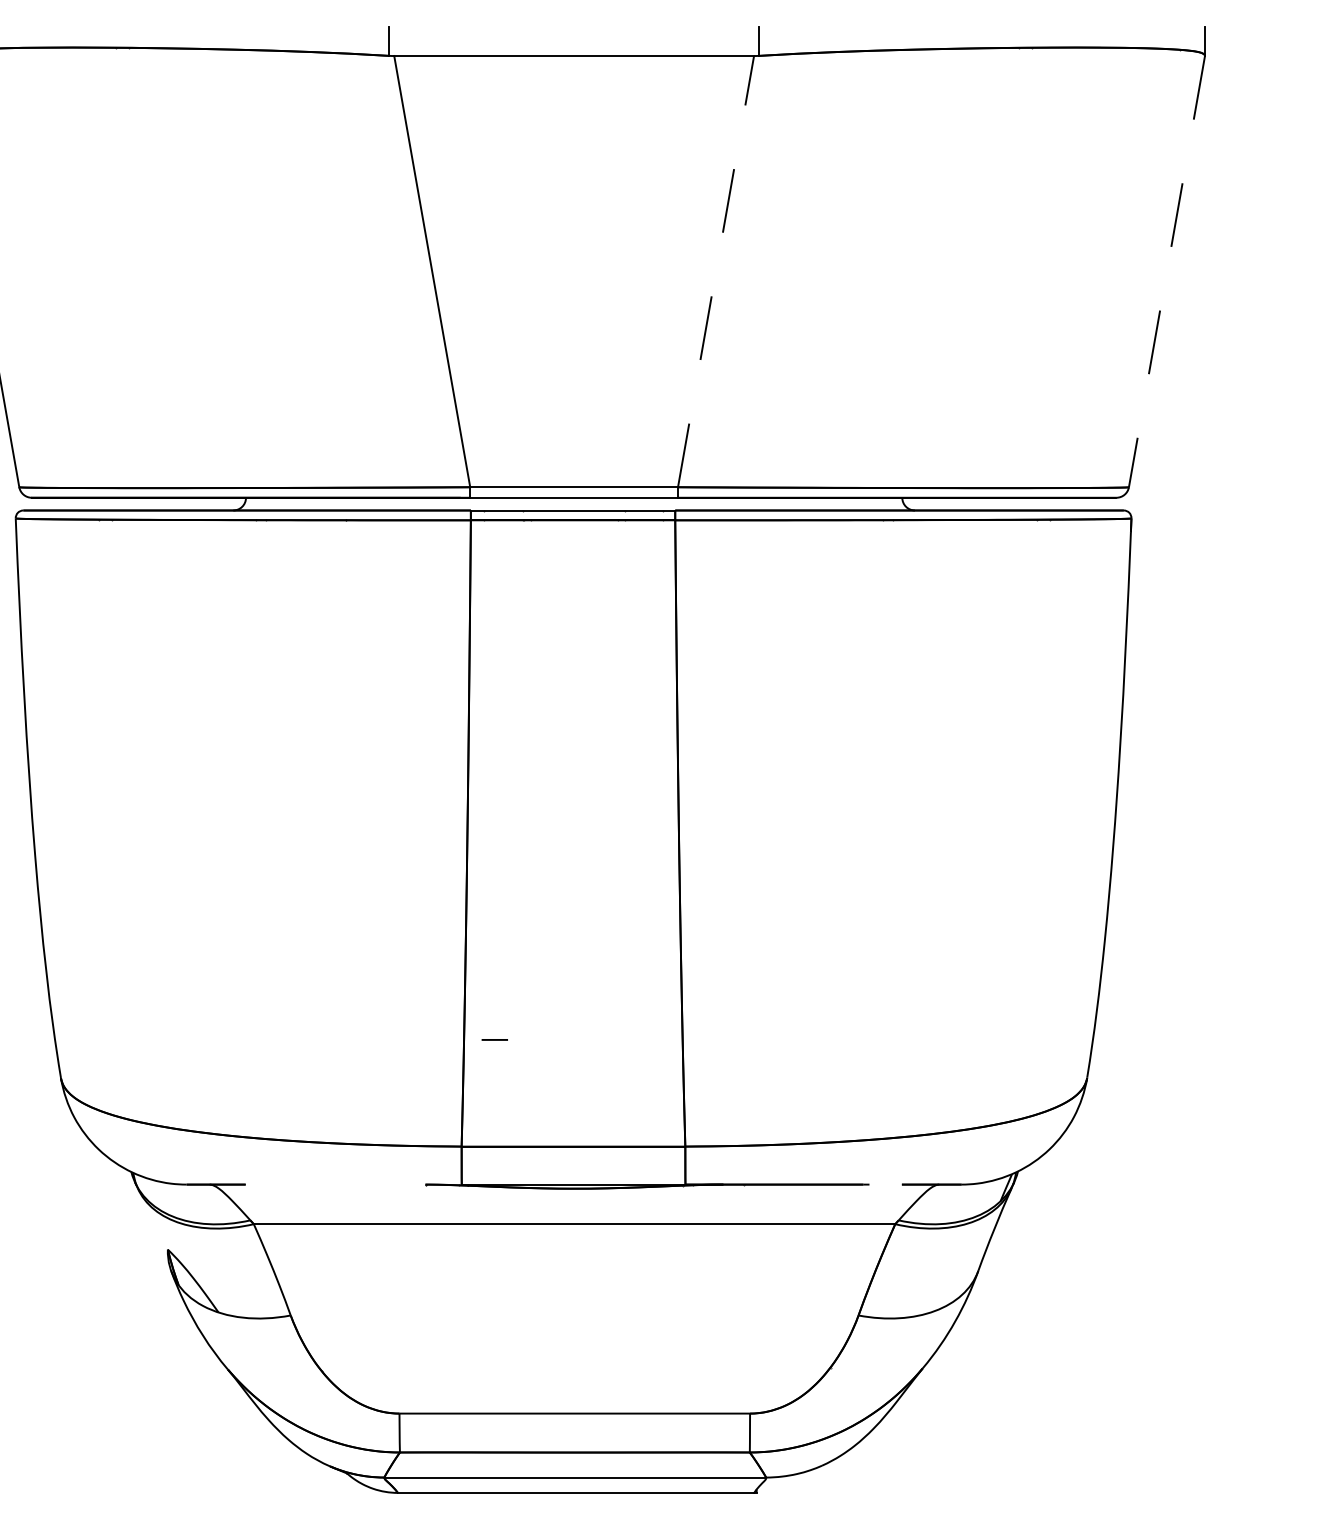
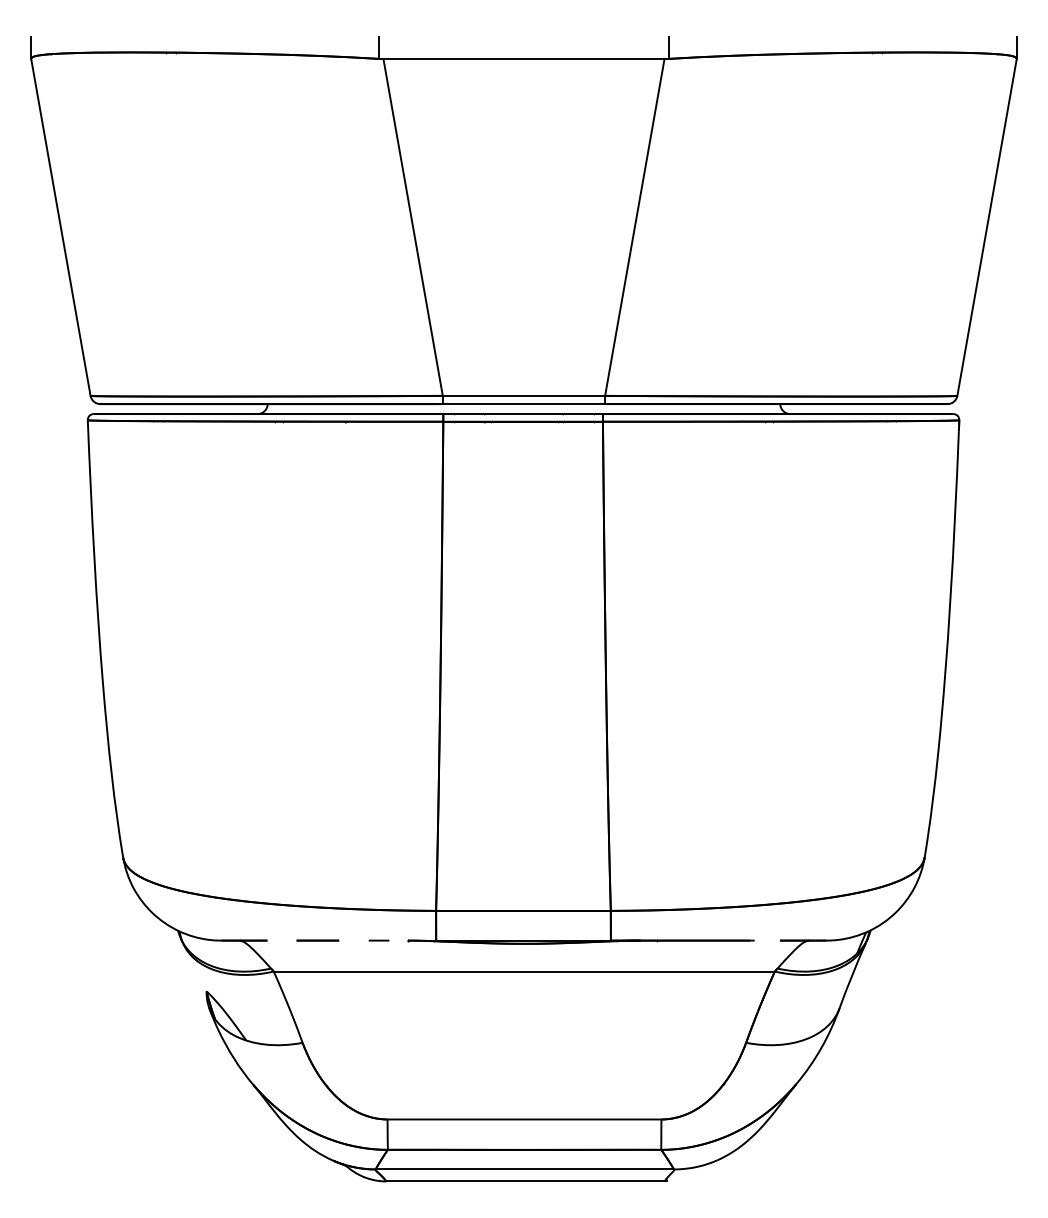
line: (715, 270) -> (634, 226), dashed -> solid
line: (1166, 271) -> (986, 227), dashed -> solid
line: (494, 1039) -> (378, 940), moved
line: (309, 1184) -> (317, 940), added

